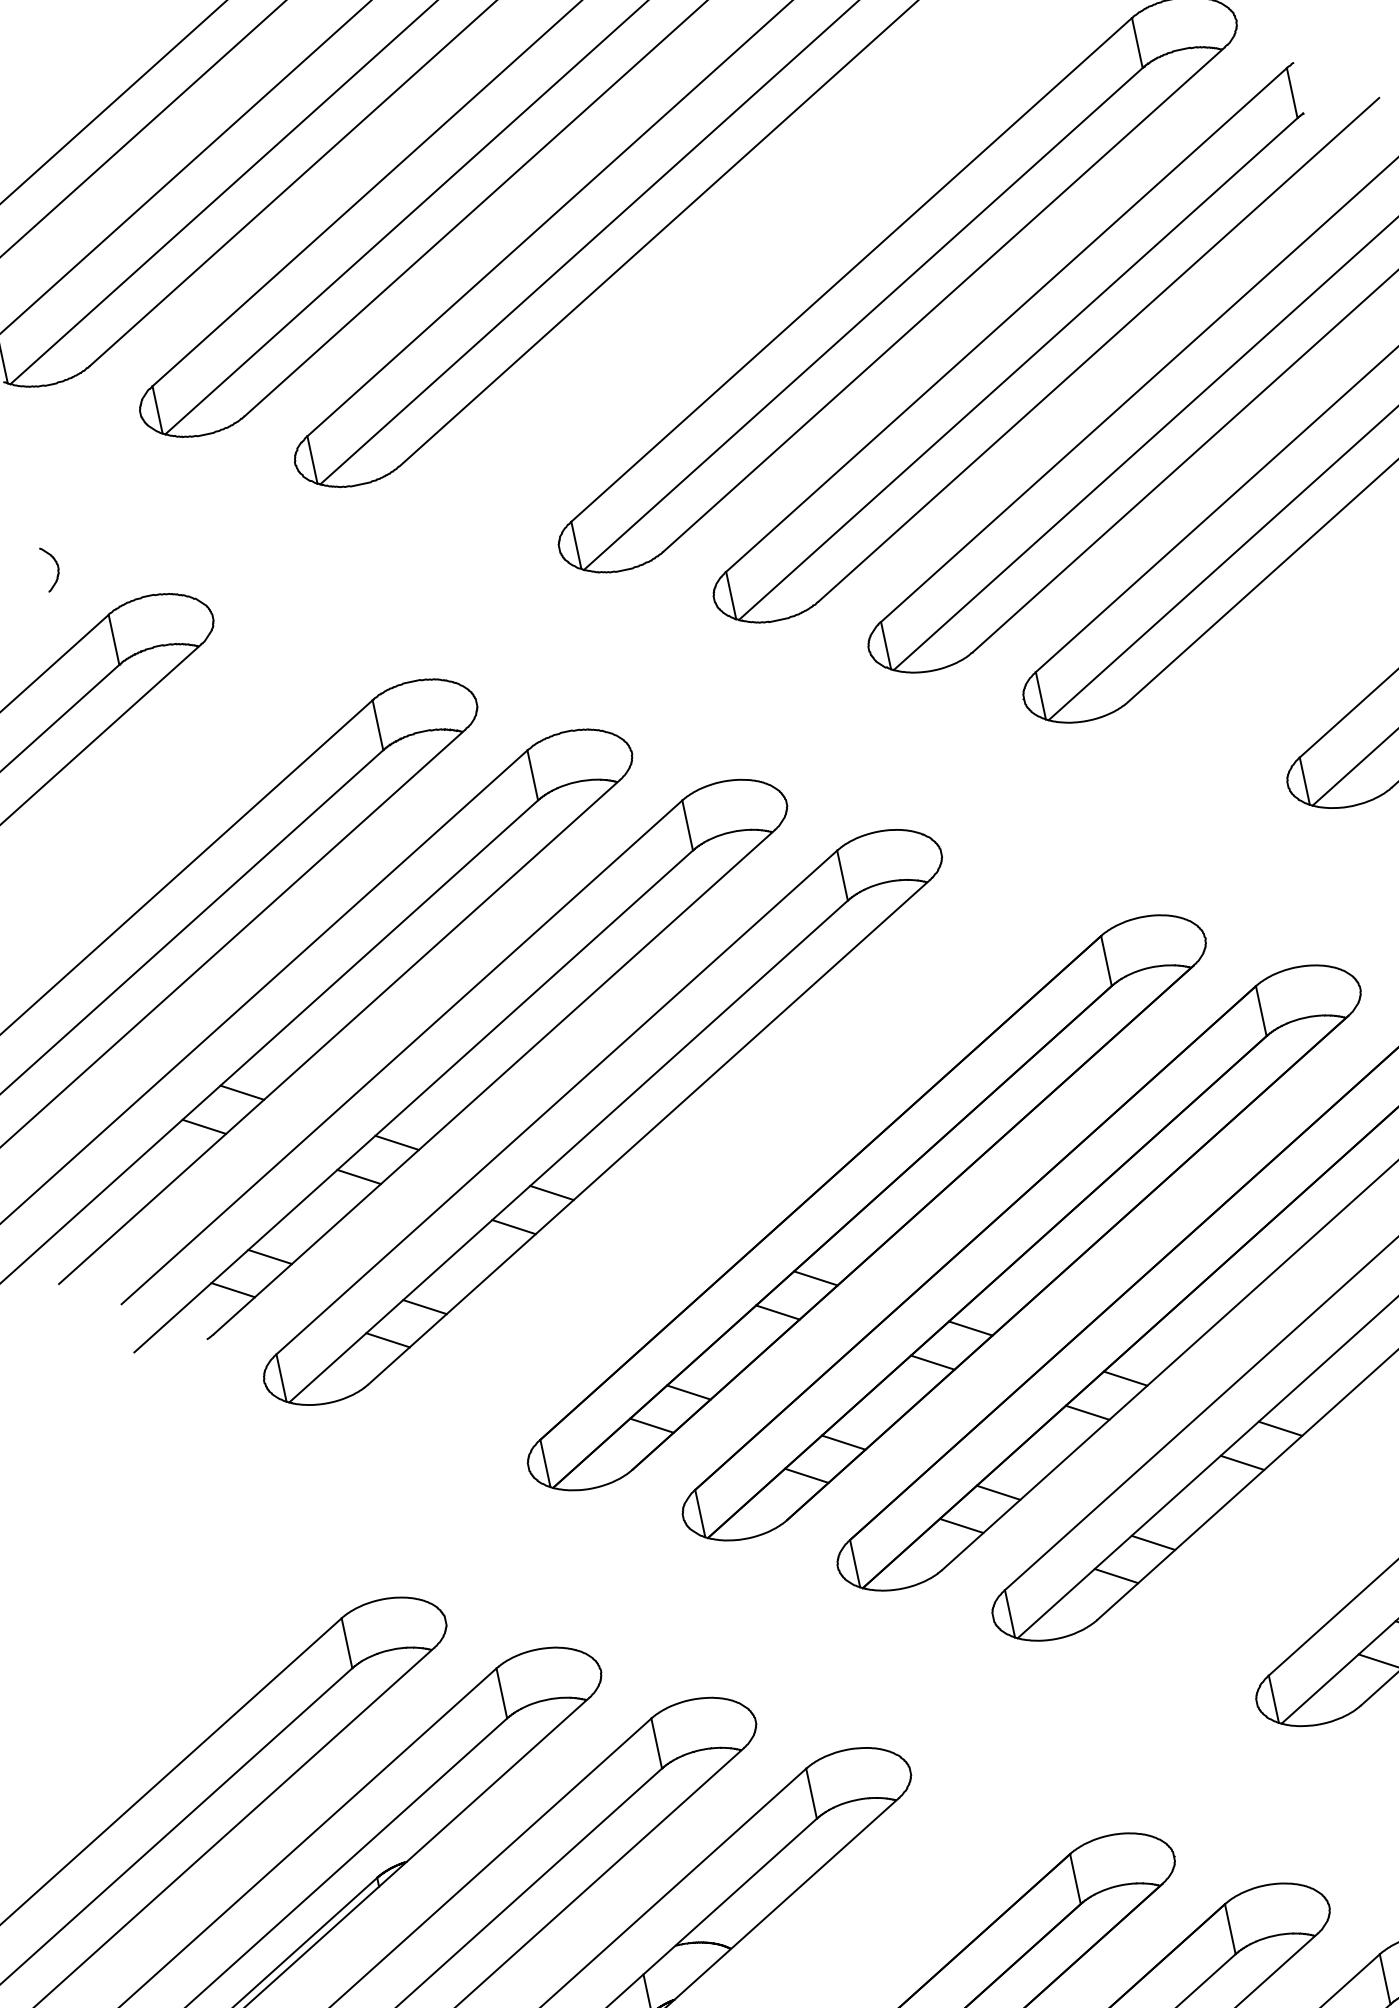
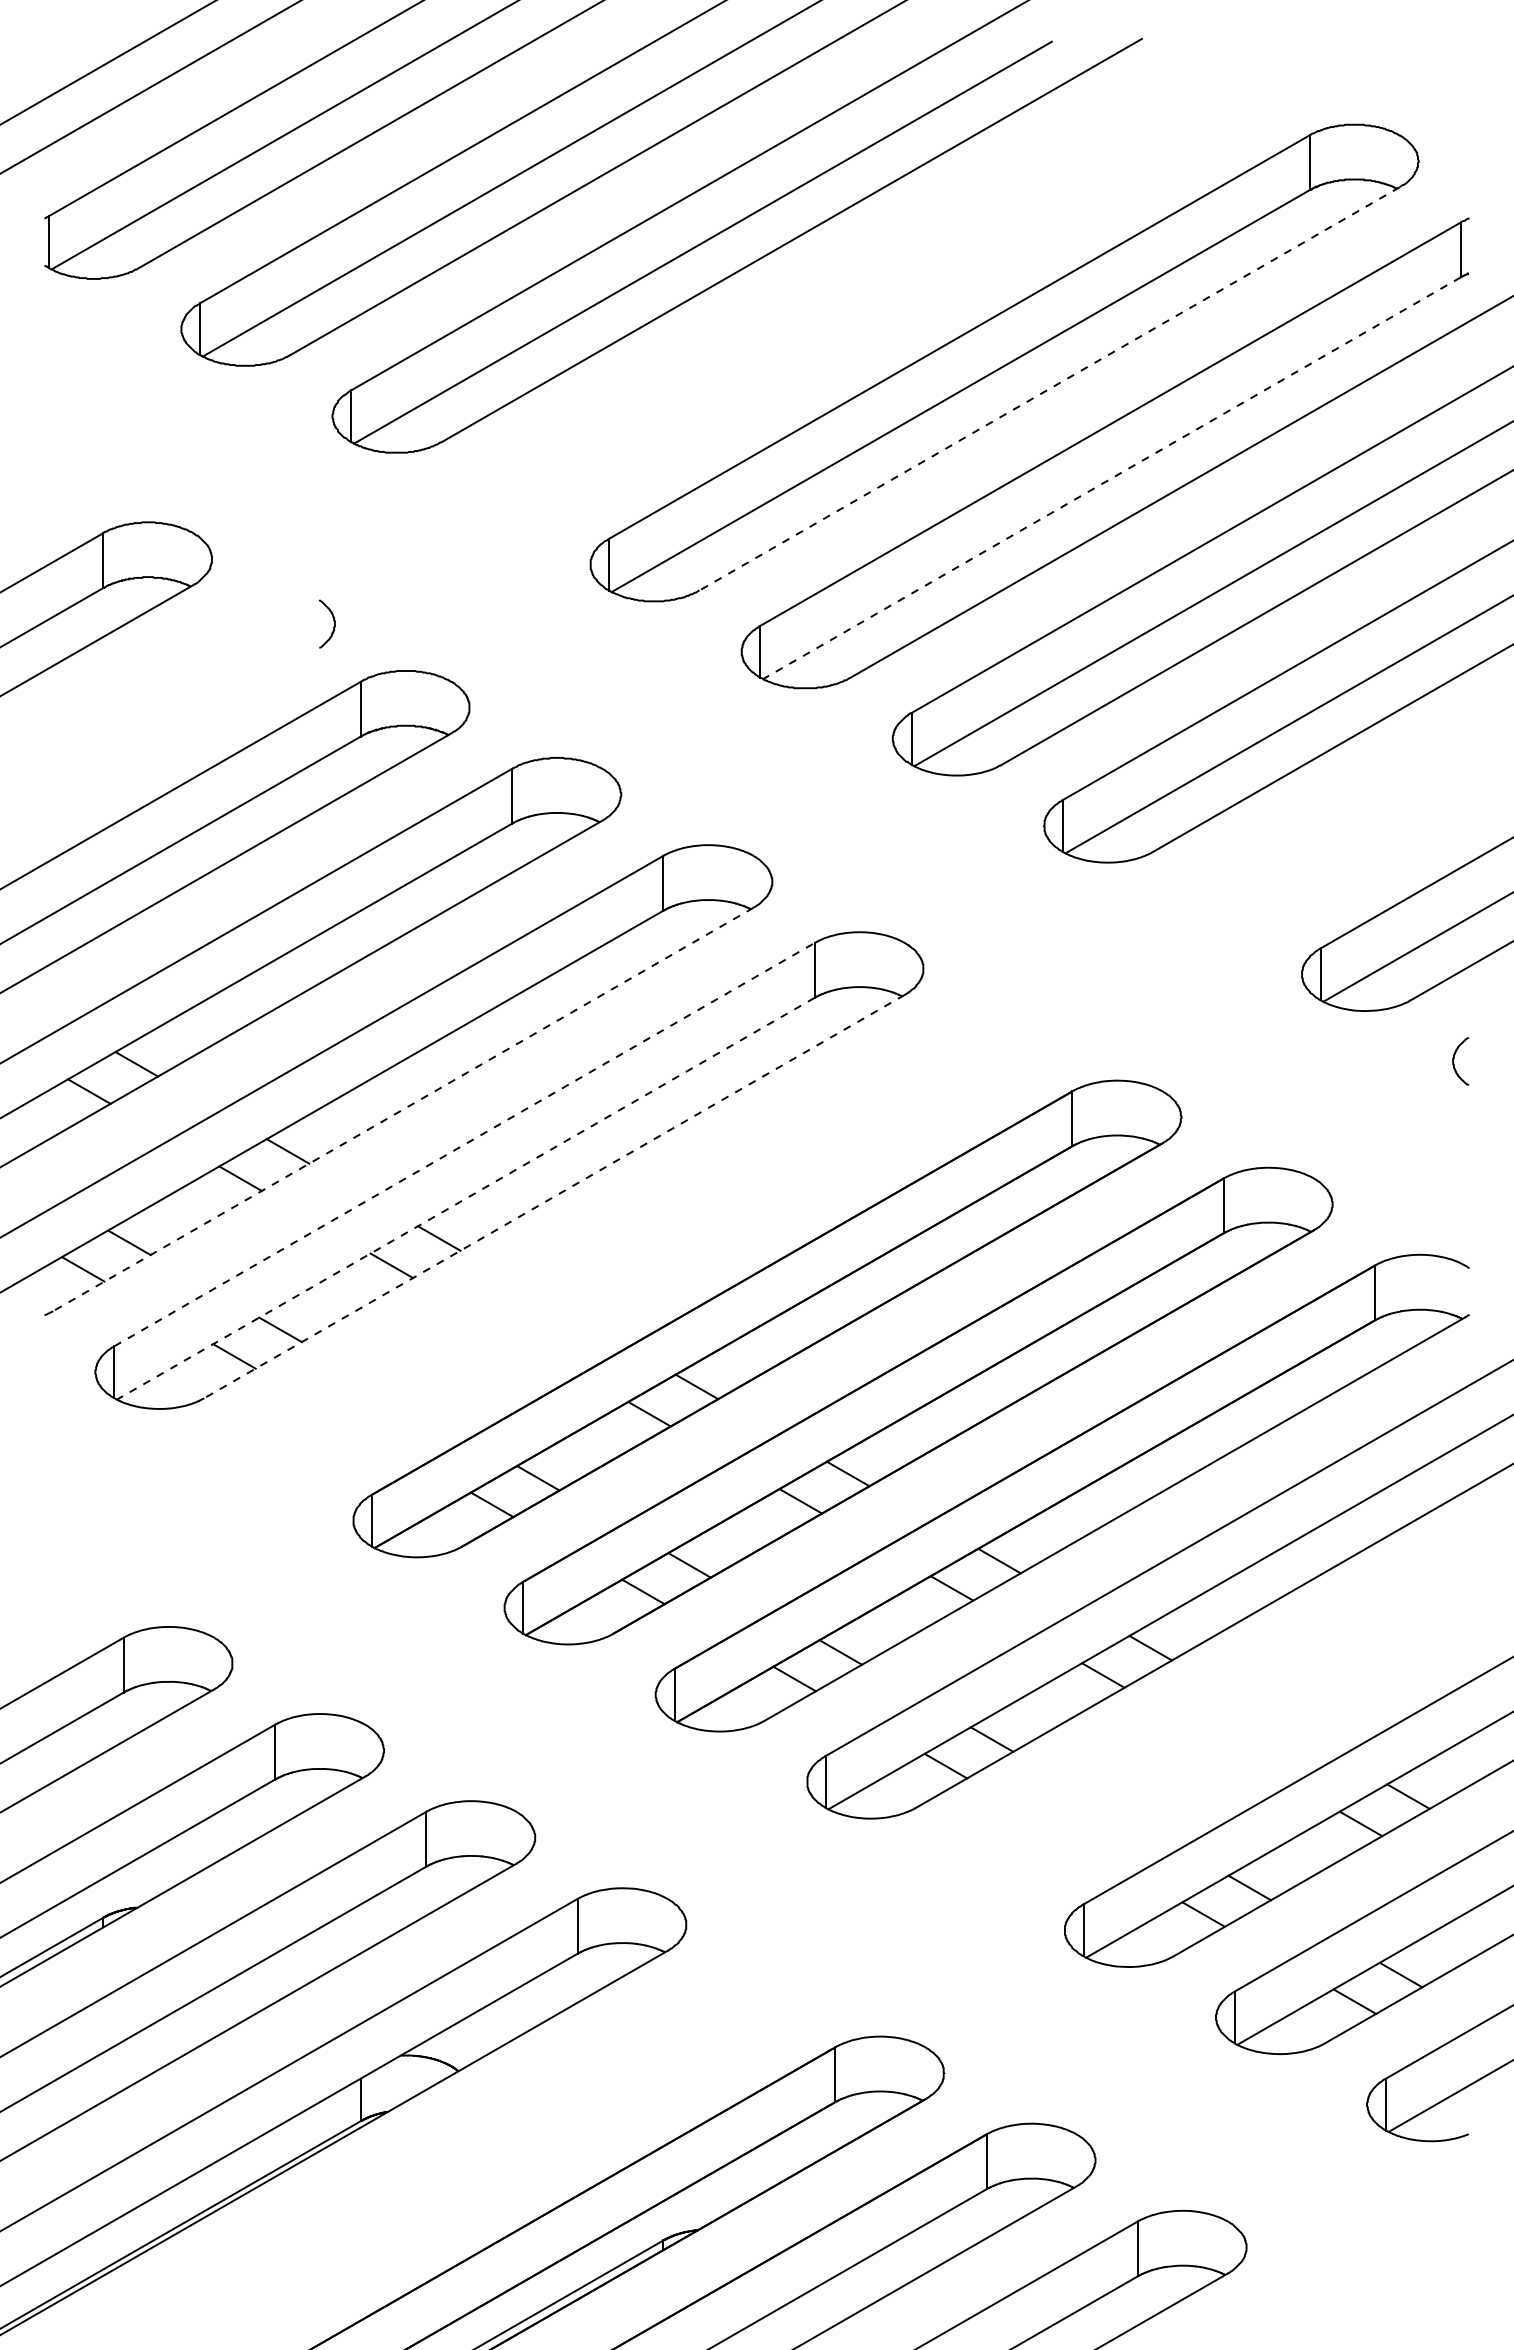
line: (944, 300) -> (1049, 389), solid -> dashed
line: (1017, 369) -> (1111, 478), solid -> dashed
curve: (56, 565) -> (333, 621), moved
line: (493, 1082) -> (402, 1109), solid -> dashed
line: (556, 1102) -> (464, 1144), solid -> dashed
line: (649, 1132) -> (554, 1196), solid -> dashed
line: (568, 1151) -> (465, 1198), solid -> dashed

